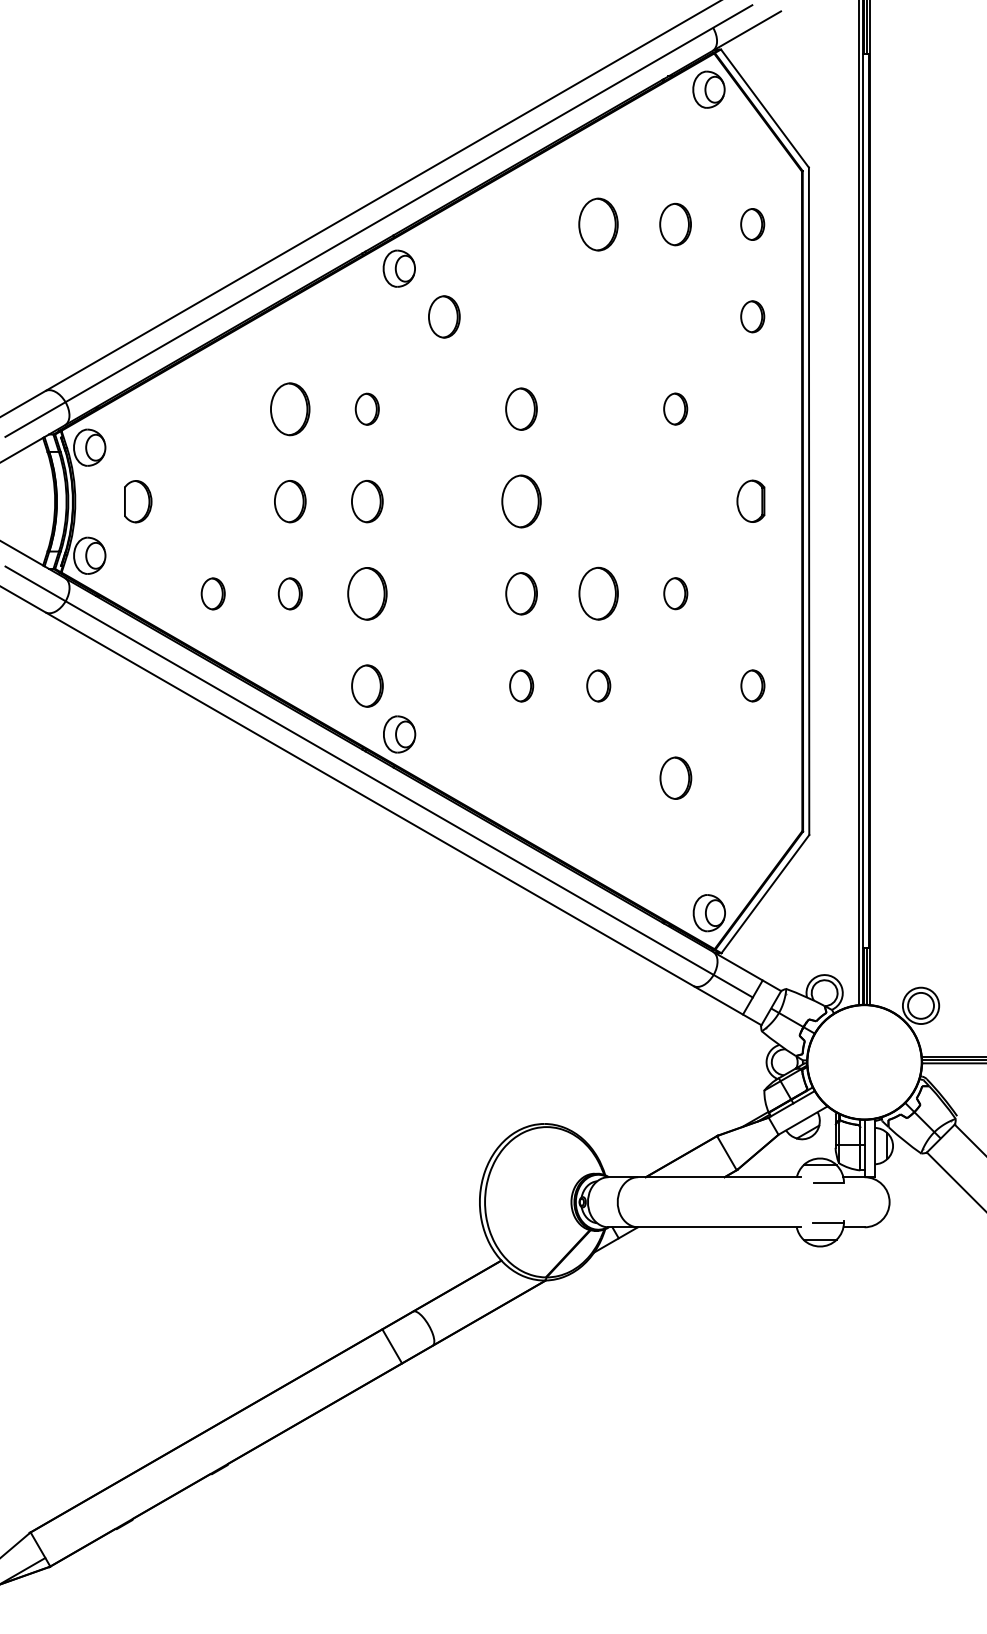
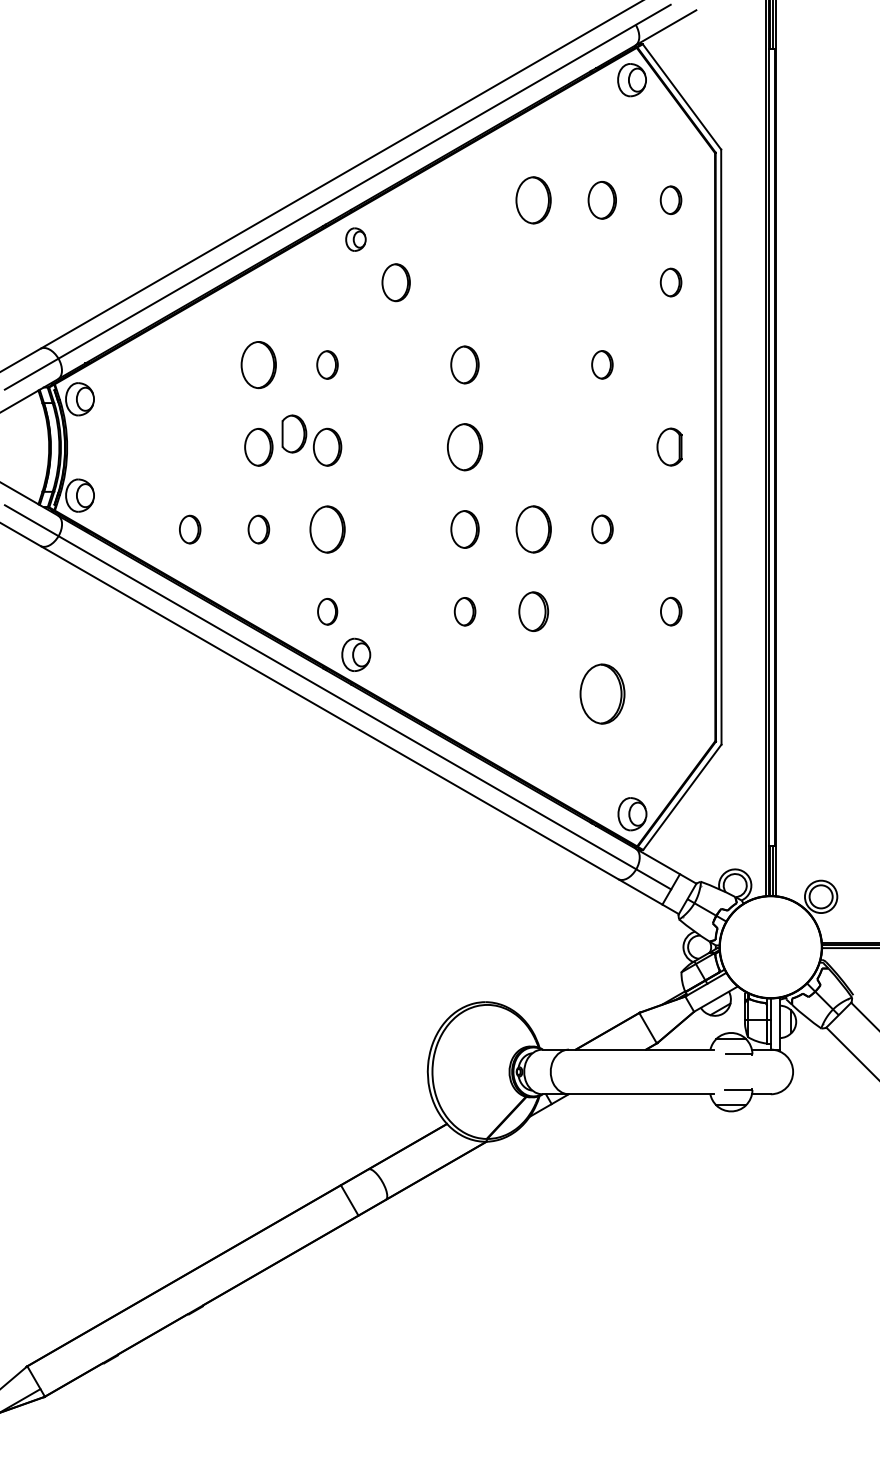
part: (398, 268) -> (355, 239), size x0.7
part: (138, 501) -> (294, 433), moved
part: (367, 685) -> (327, 611), size x0.7
part: (598, 685) -> (533, 611), size x1.4
part: (675, 777) -> (602, 693), size x1.6

